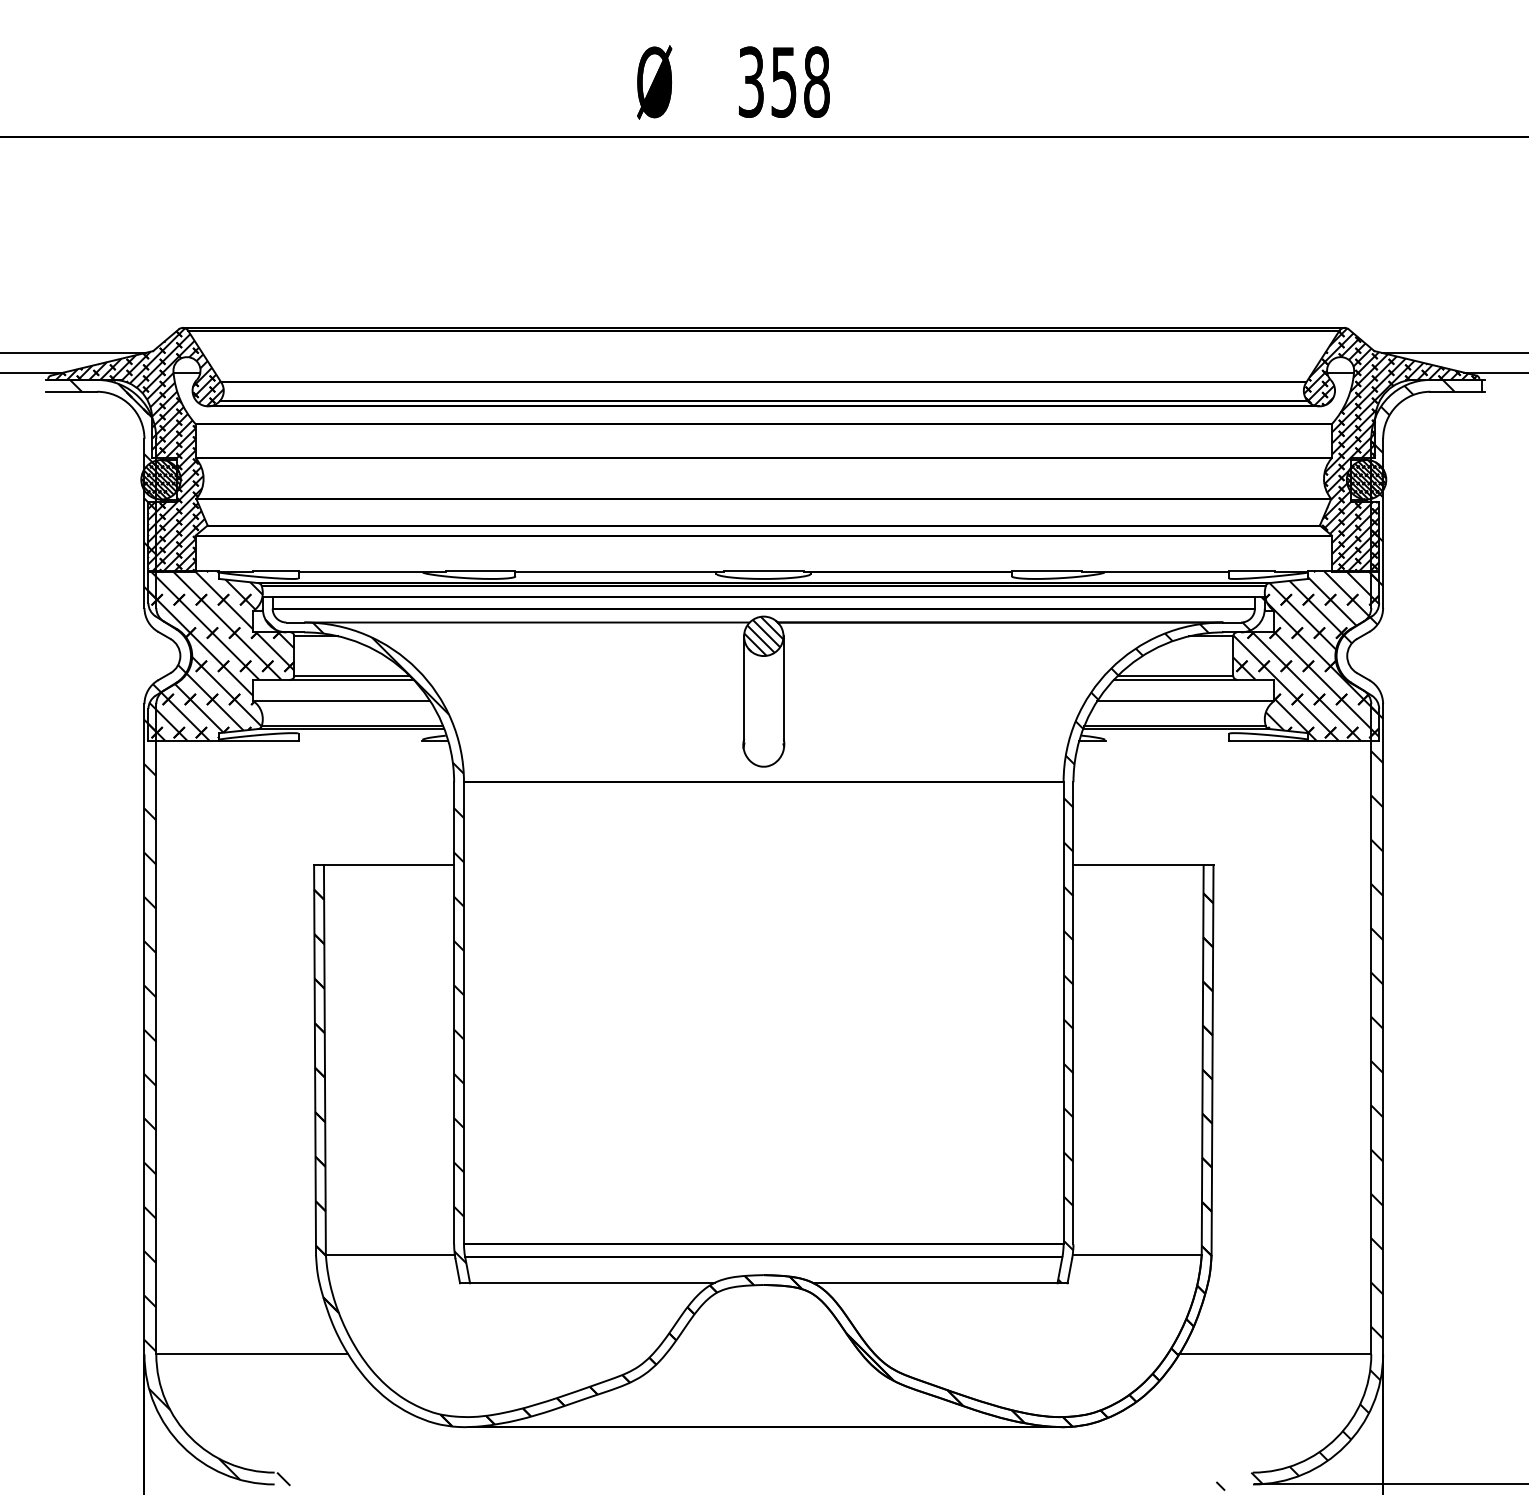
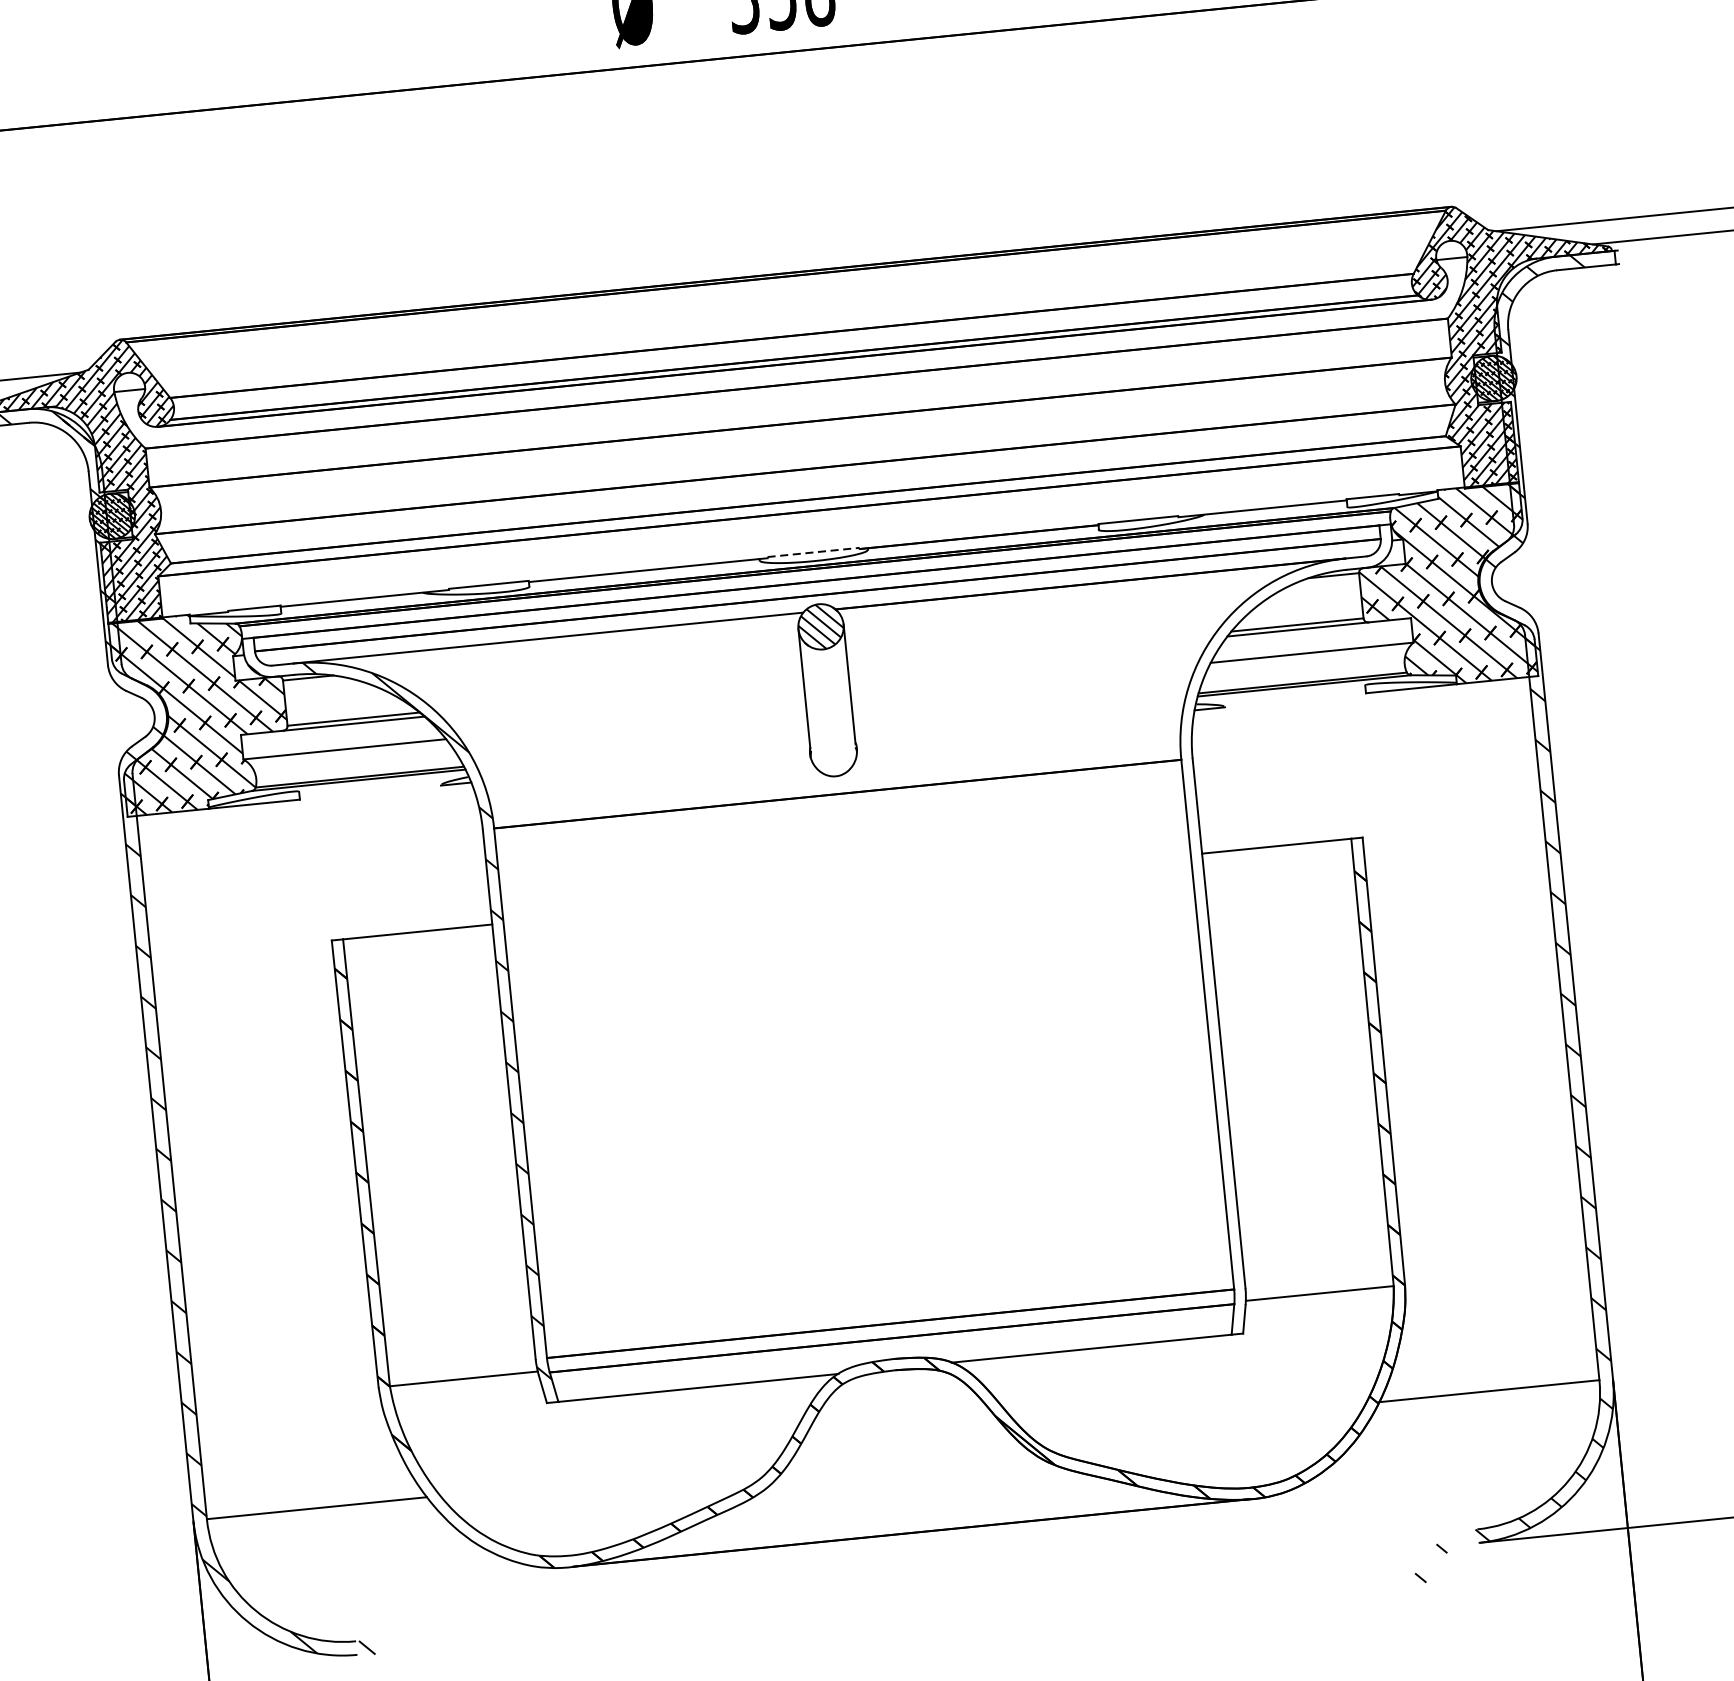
line: (764, 571) -> (814, 552), solid -> dashed
hatch: (1161, 939) -> (1311, 928), removed

